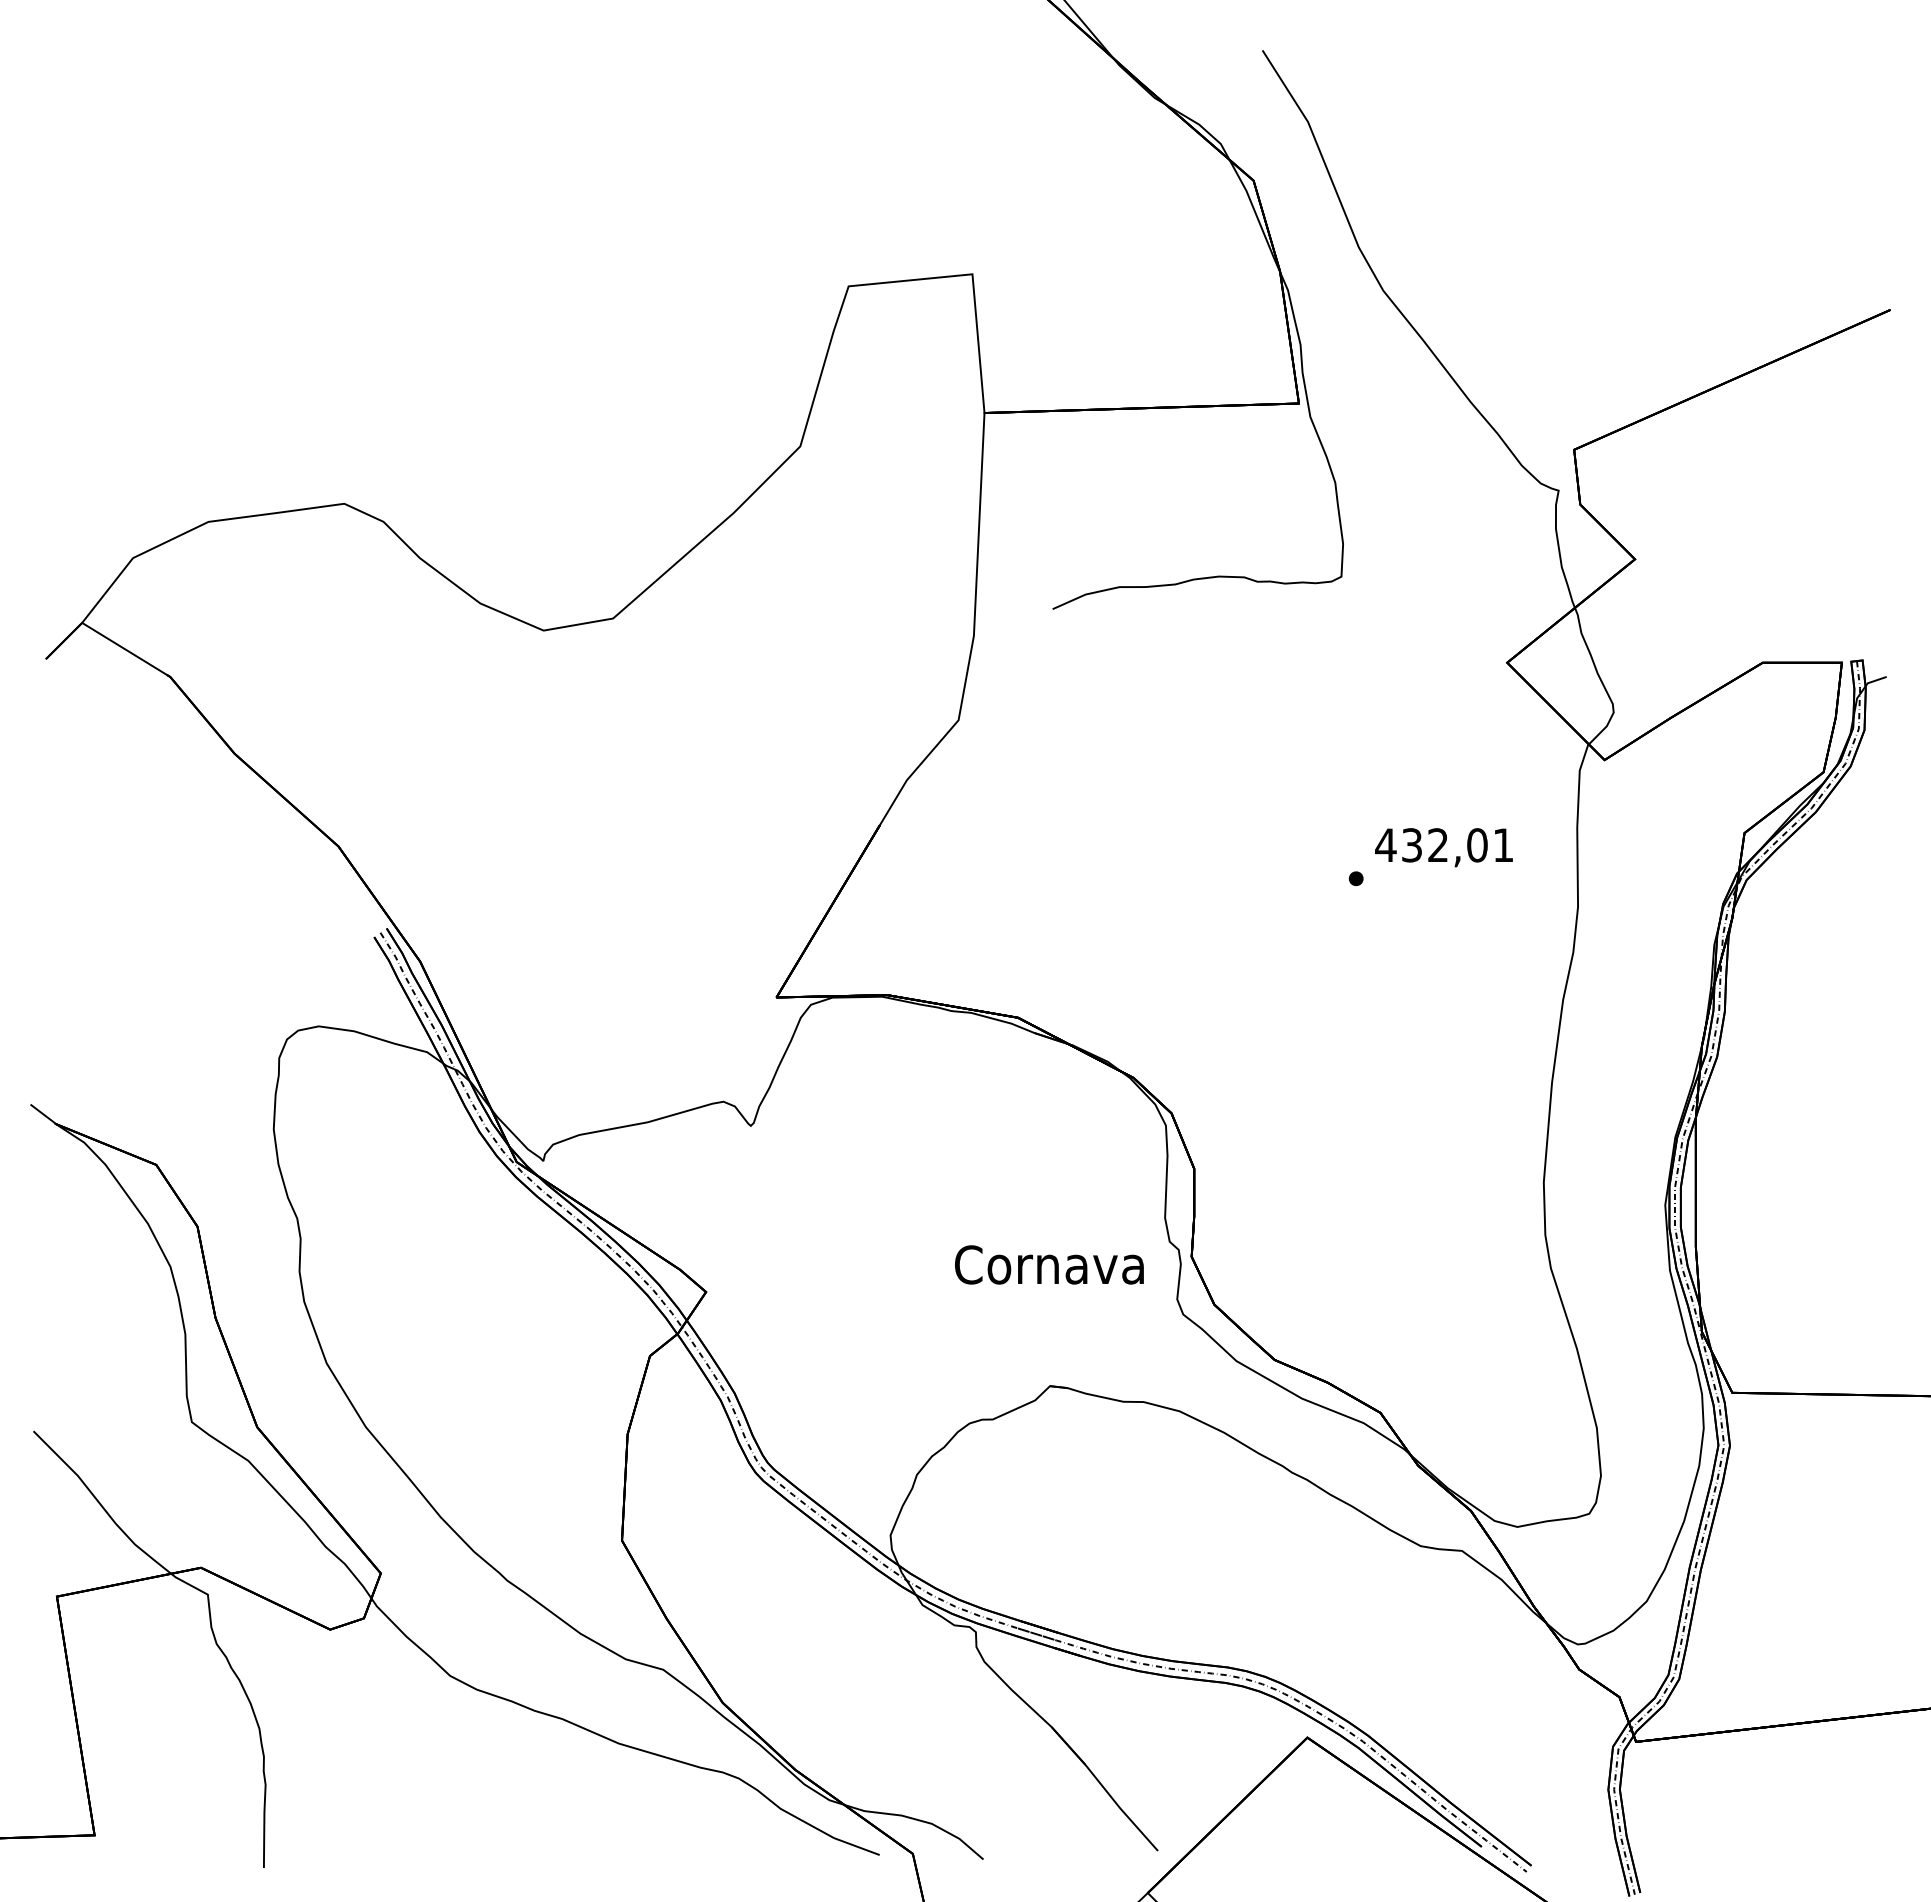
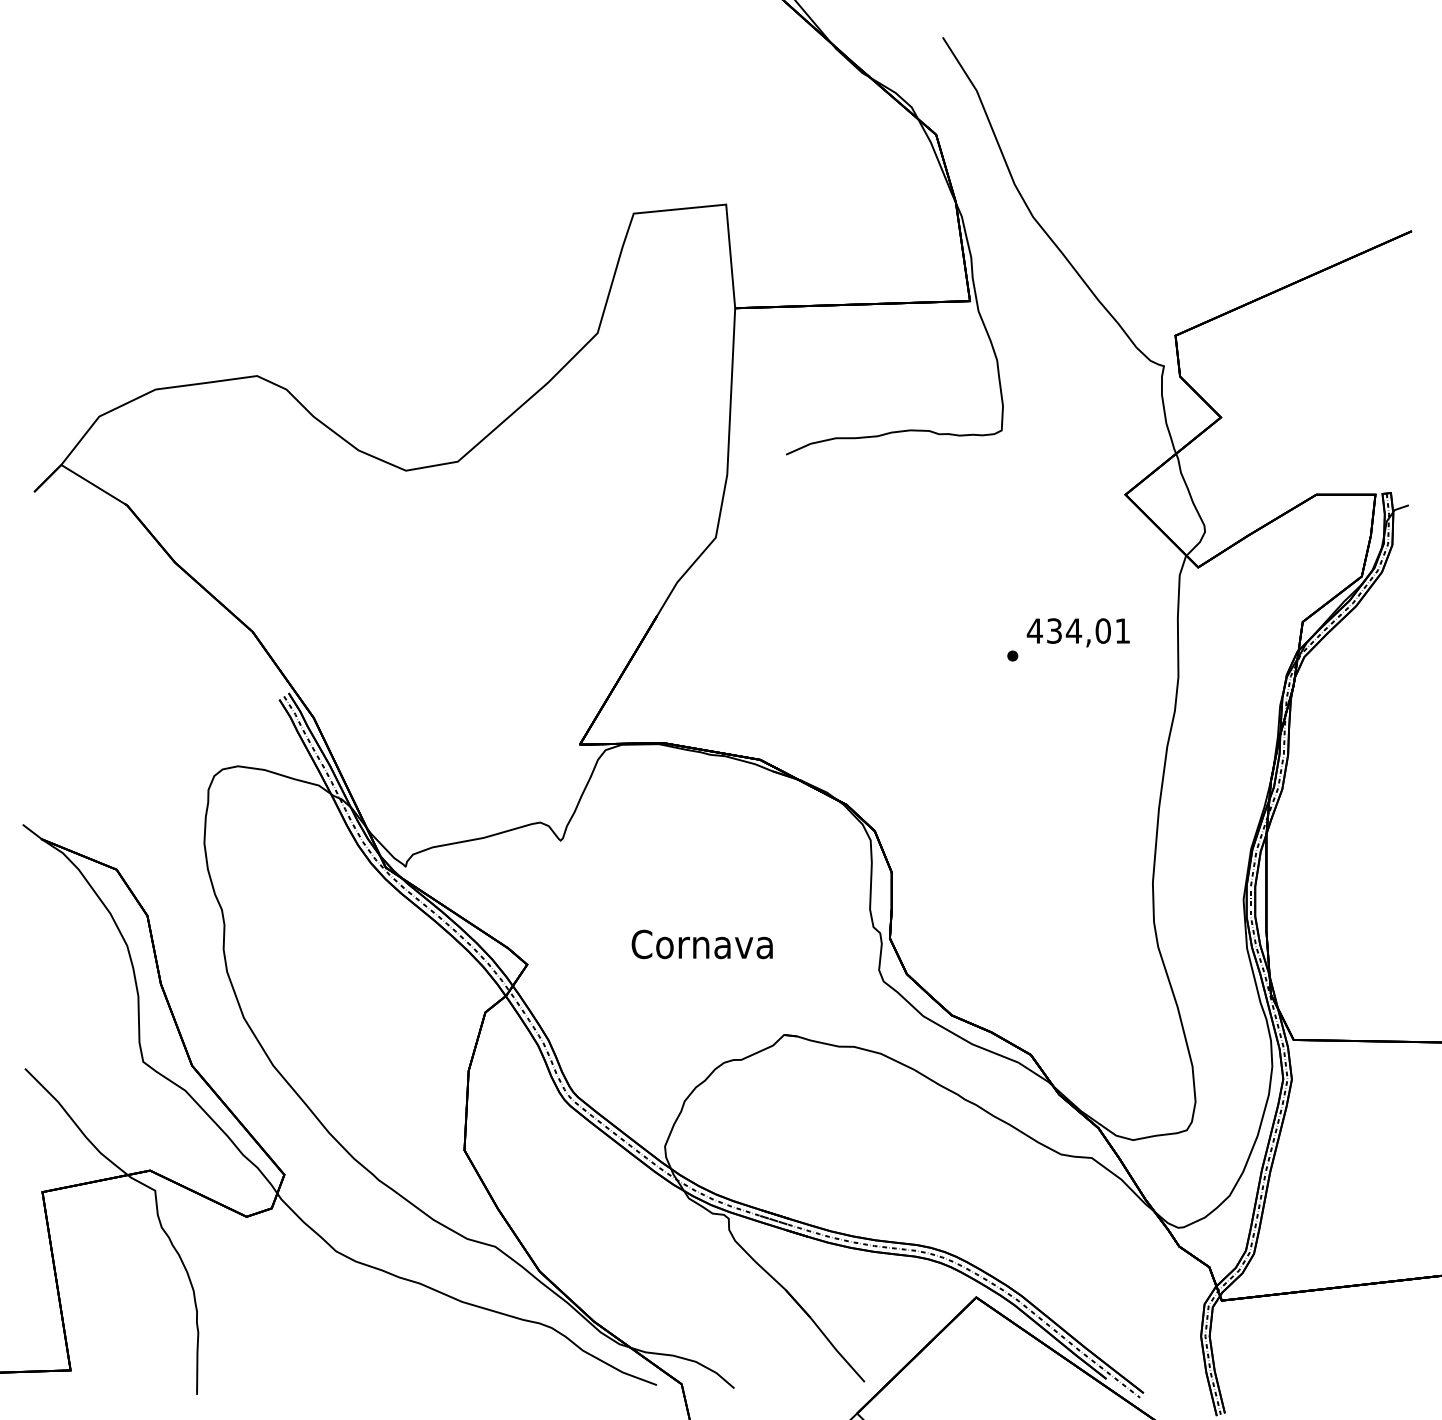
text: (1438, 844) -> (1074, 630), 432,01 -> 434,01
text: (1049, 1264) -> (702, 944), moved

